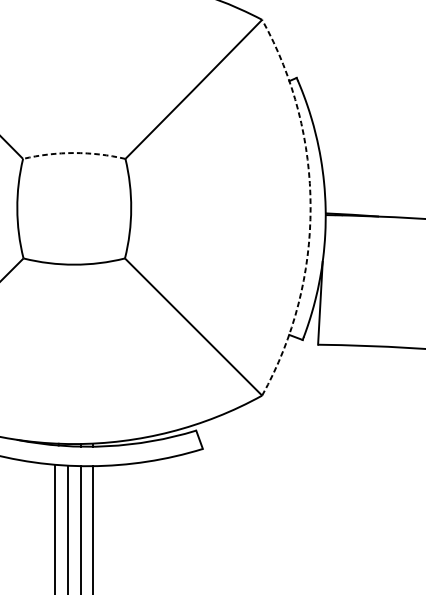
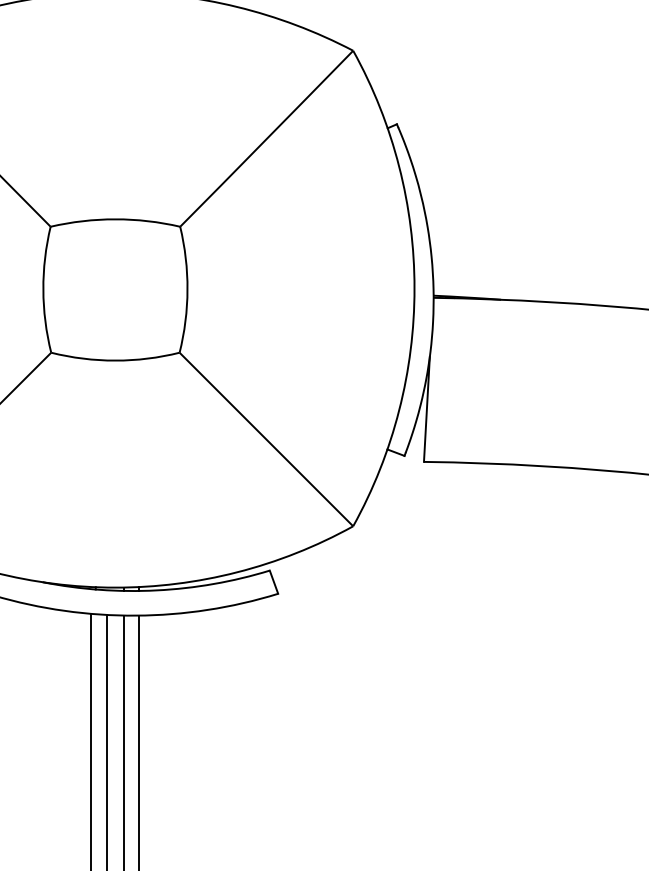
arc: (74, 153) -> (115, 219), dashed -> solid
arc: (310, 207) -> (414, 288), dashed -> solid

